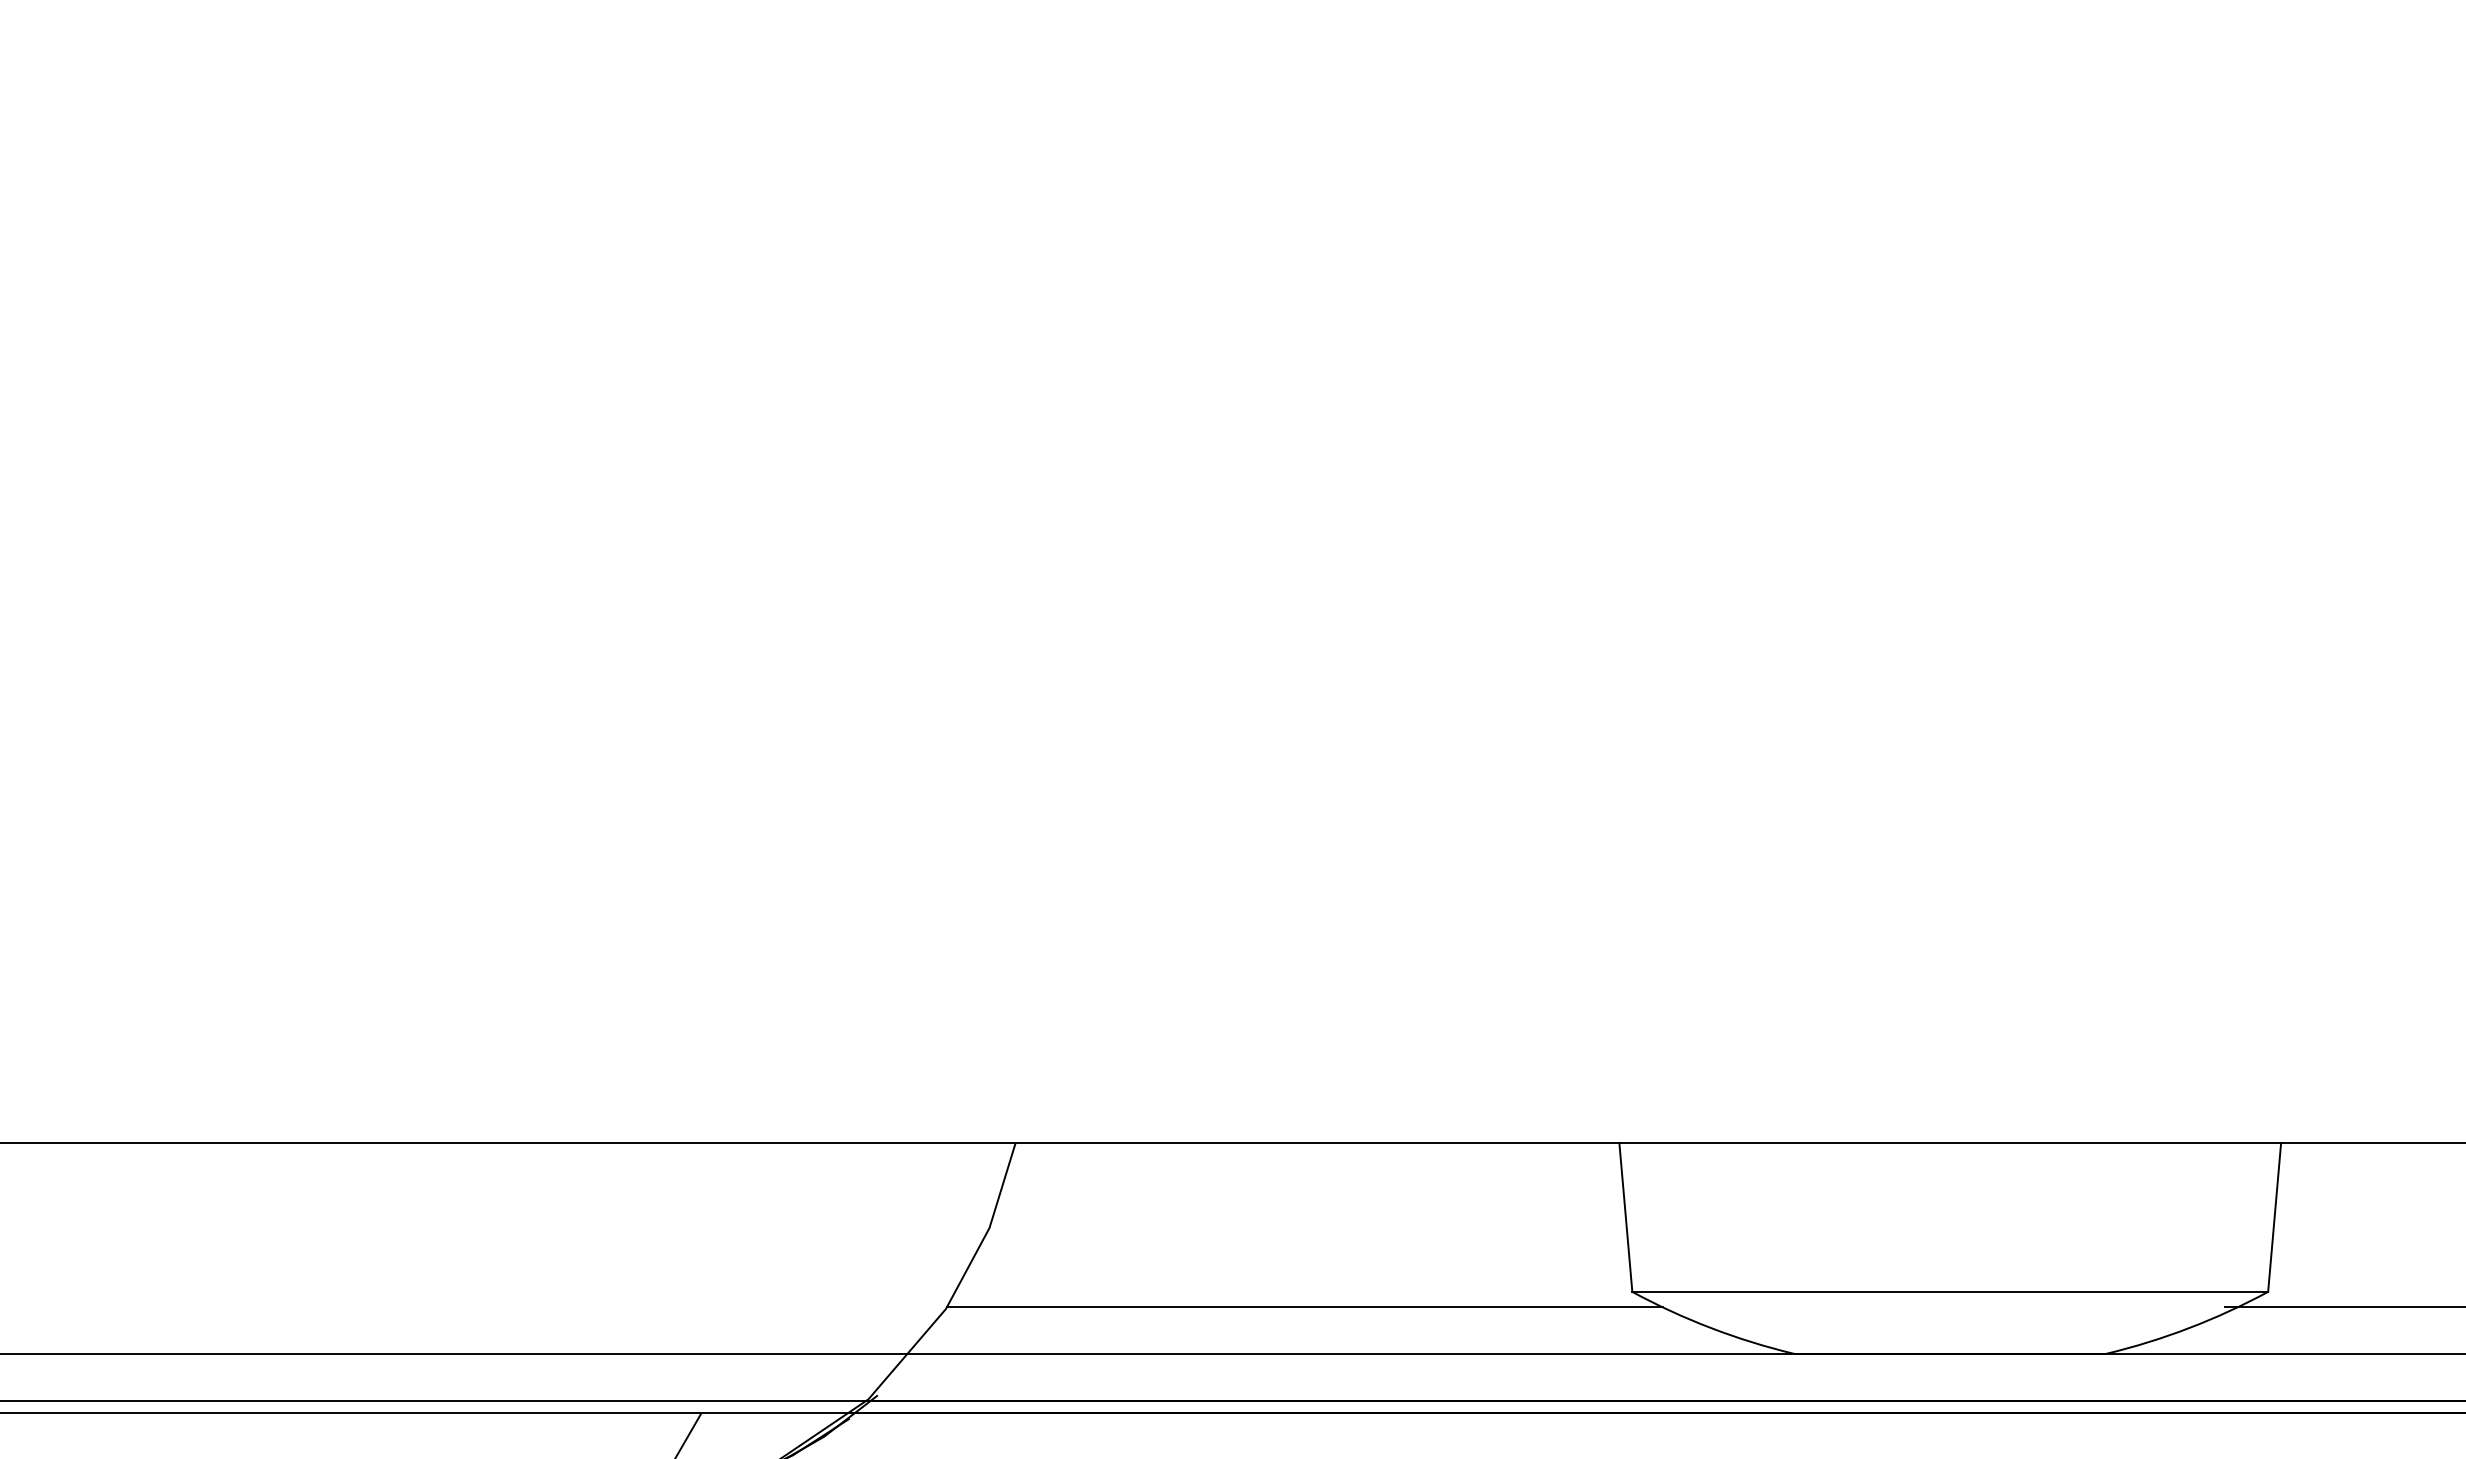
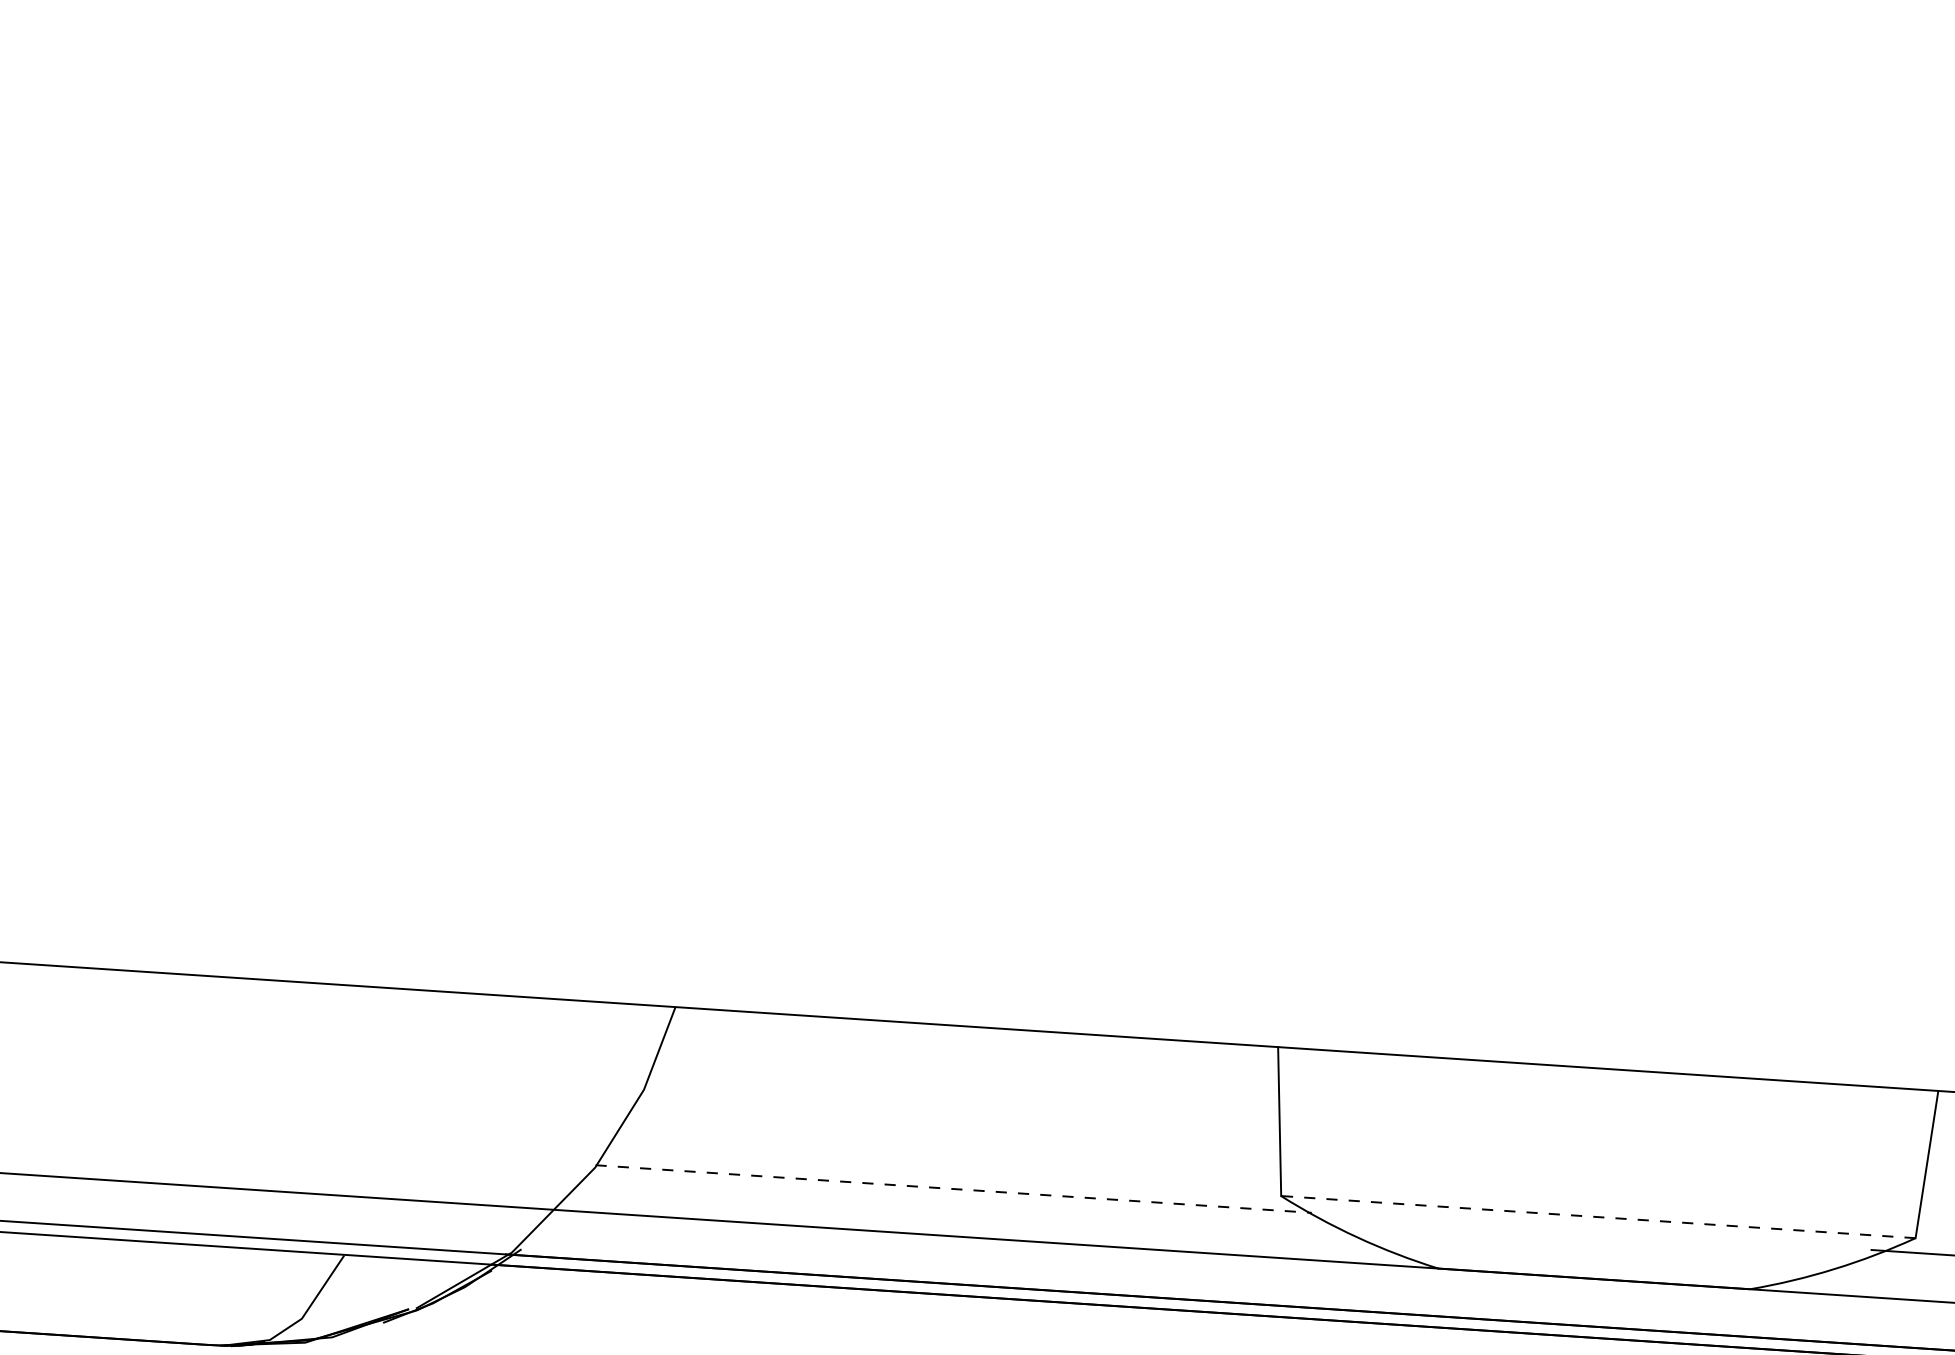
line: (1950, 1291) -> (1598, 1216), solid -> dashed
line: (1305, 1306) -> (954, 1188), solid -> dashed

